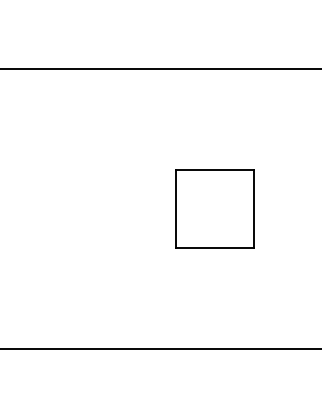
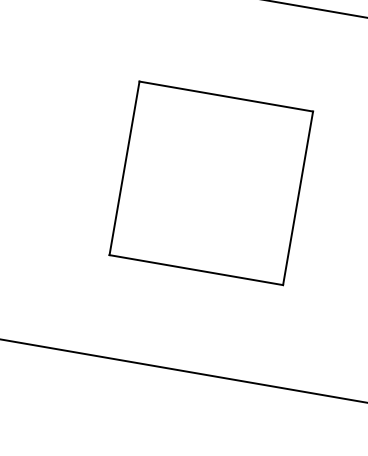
part: (214, 208) -> (211, 182), size x1.67

